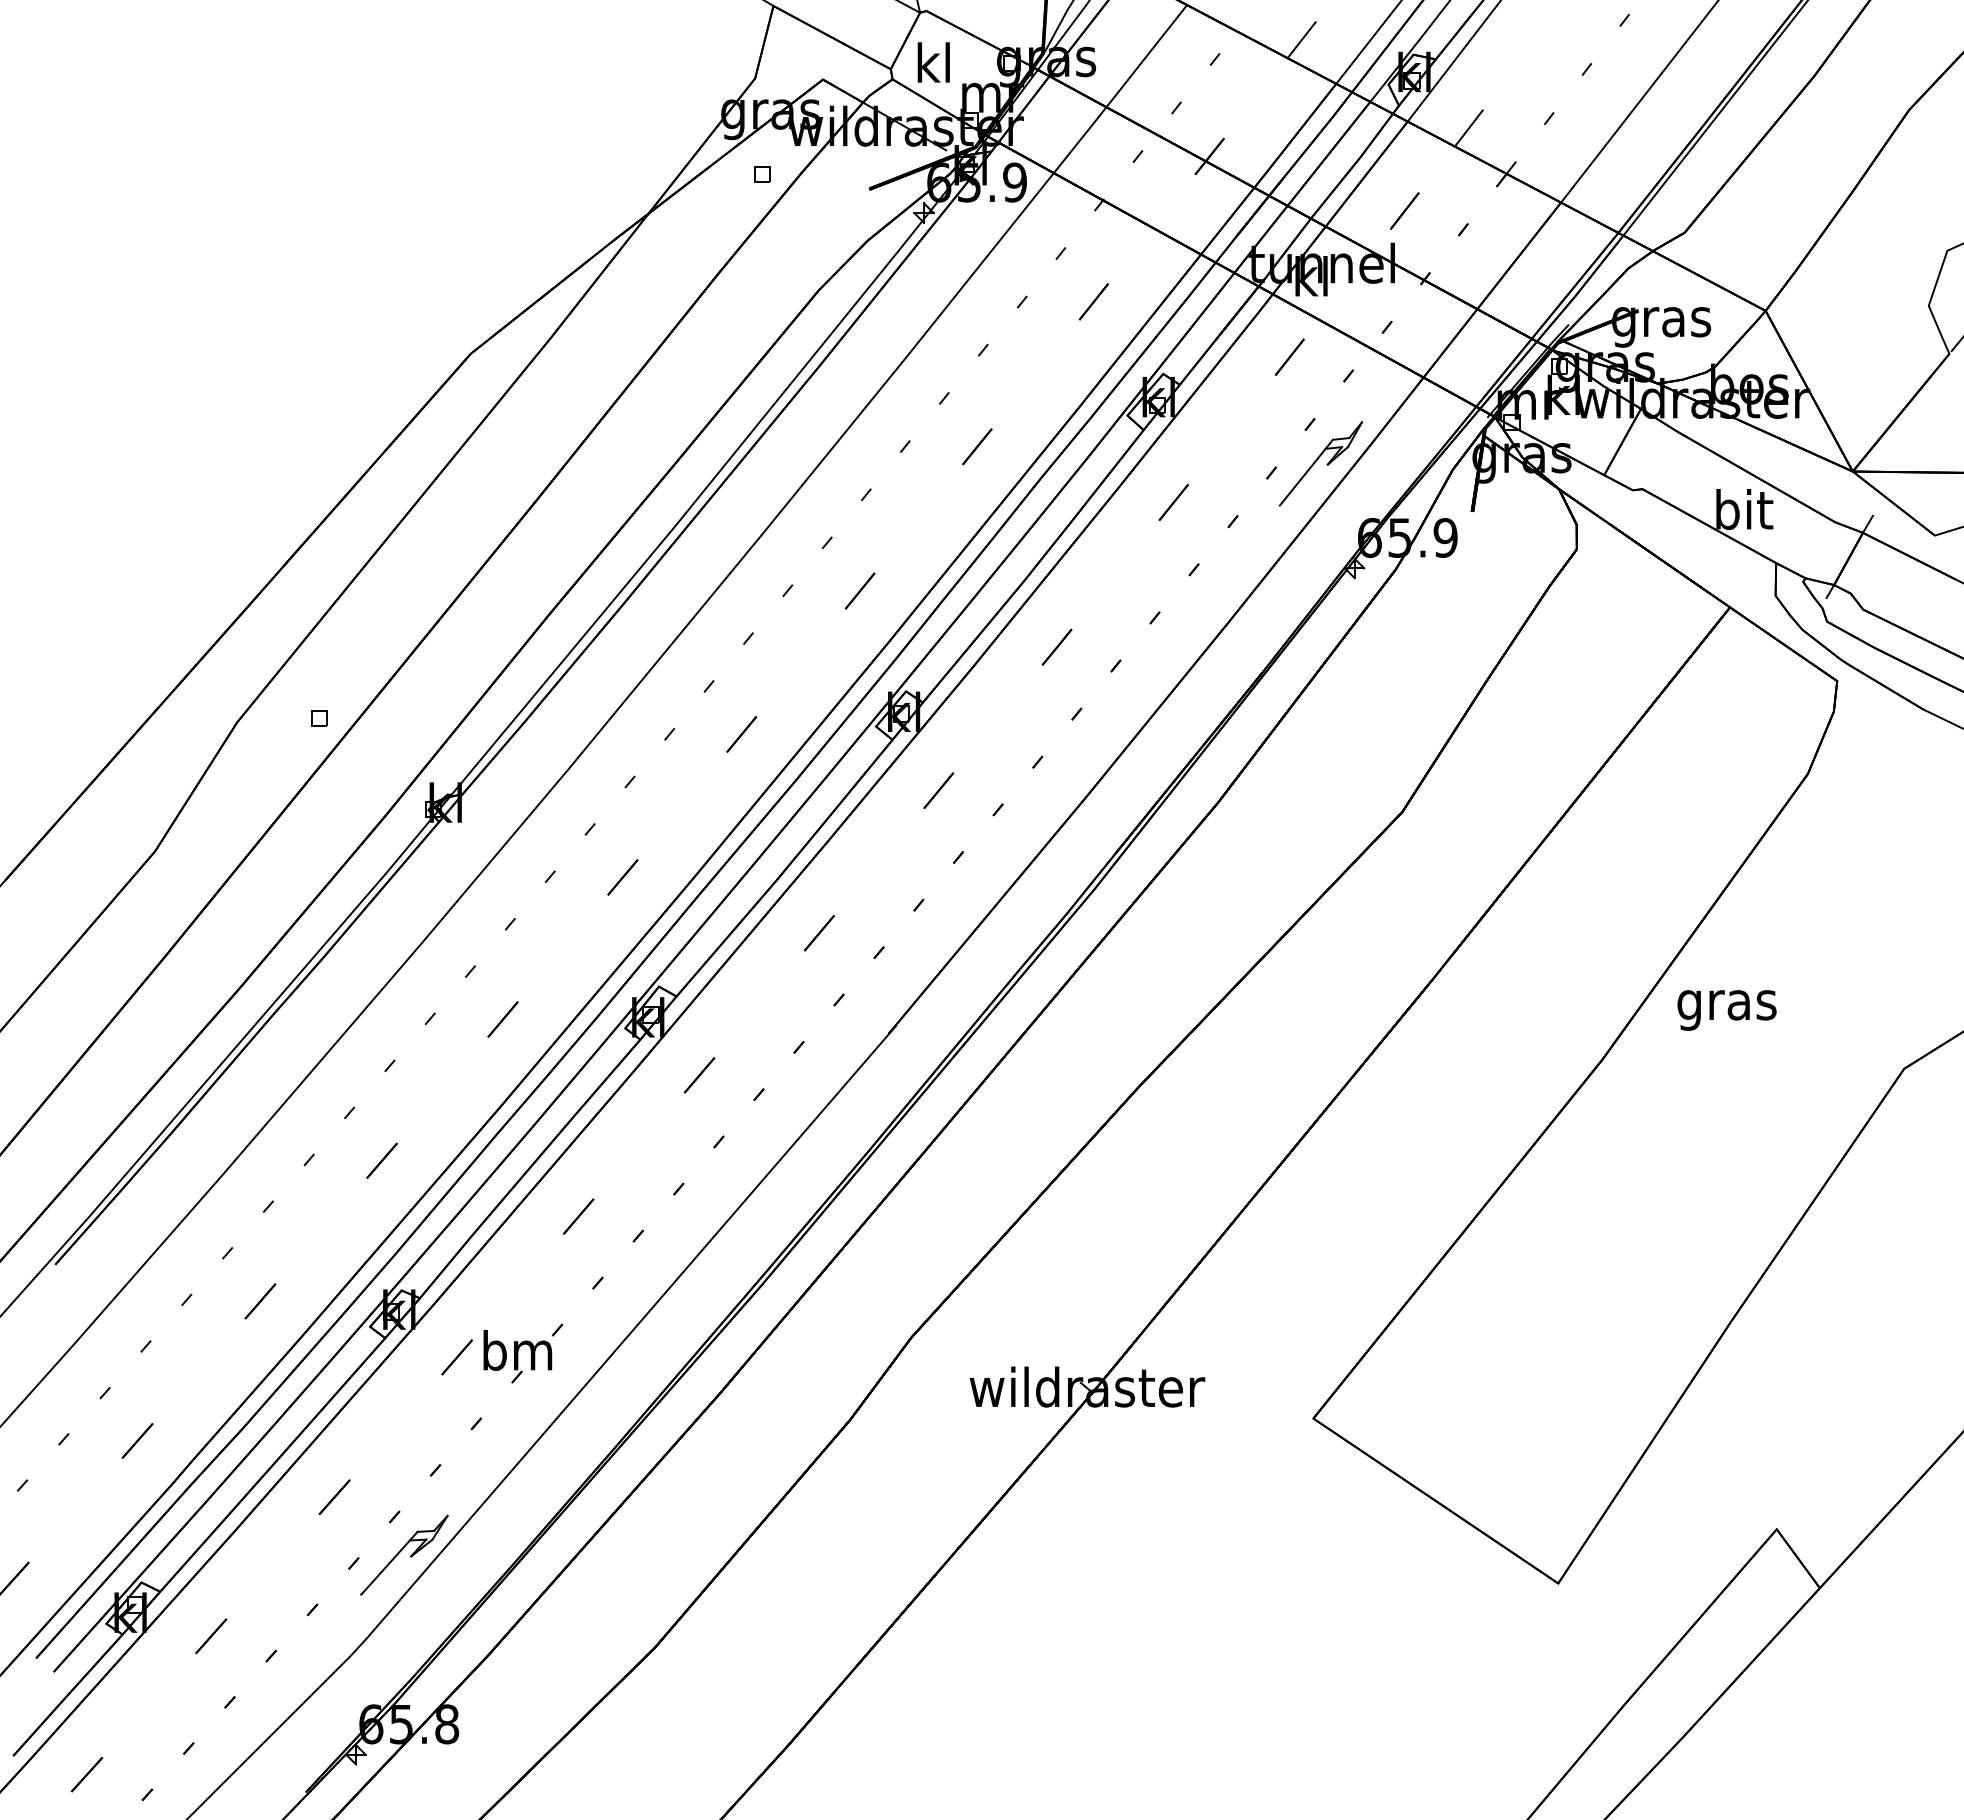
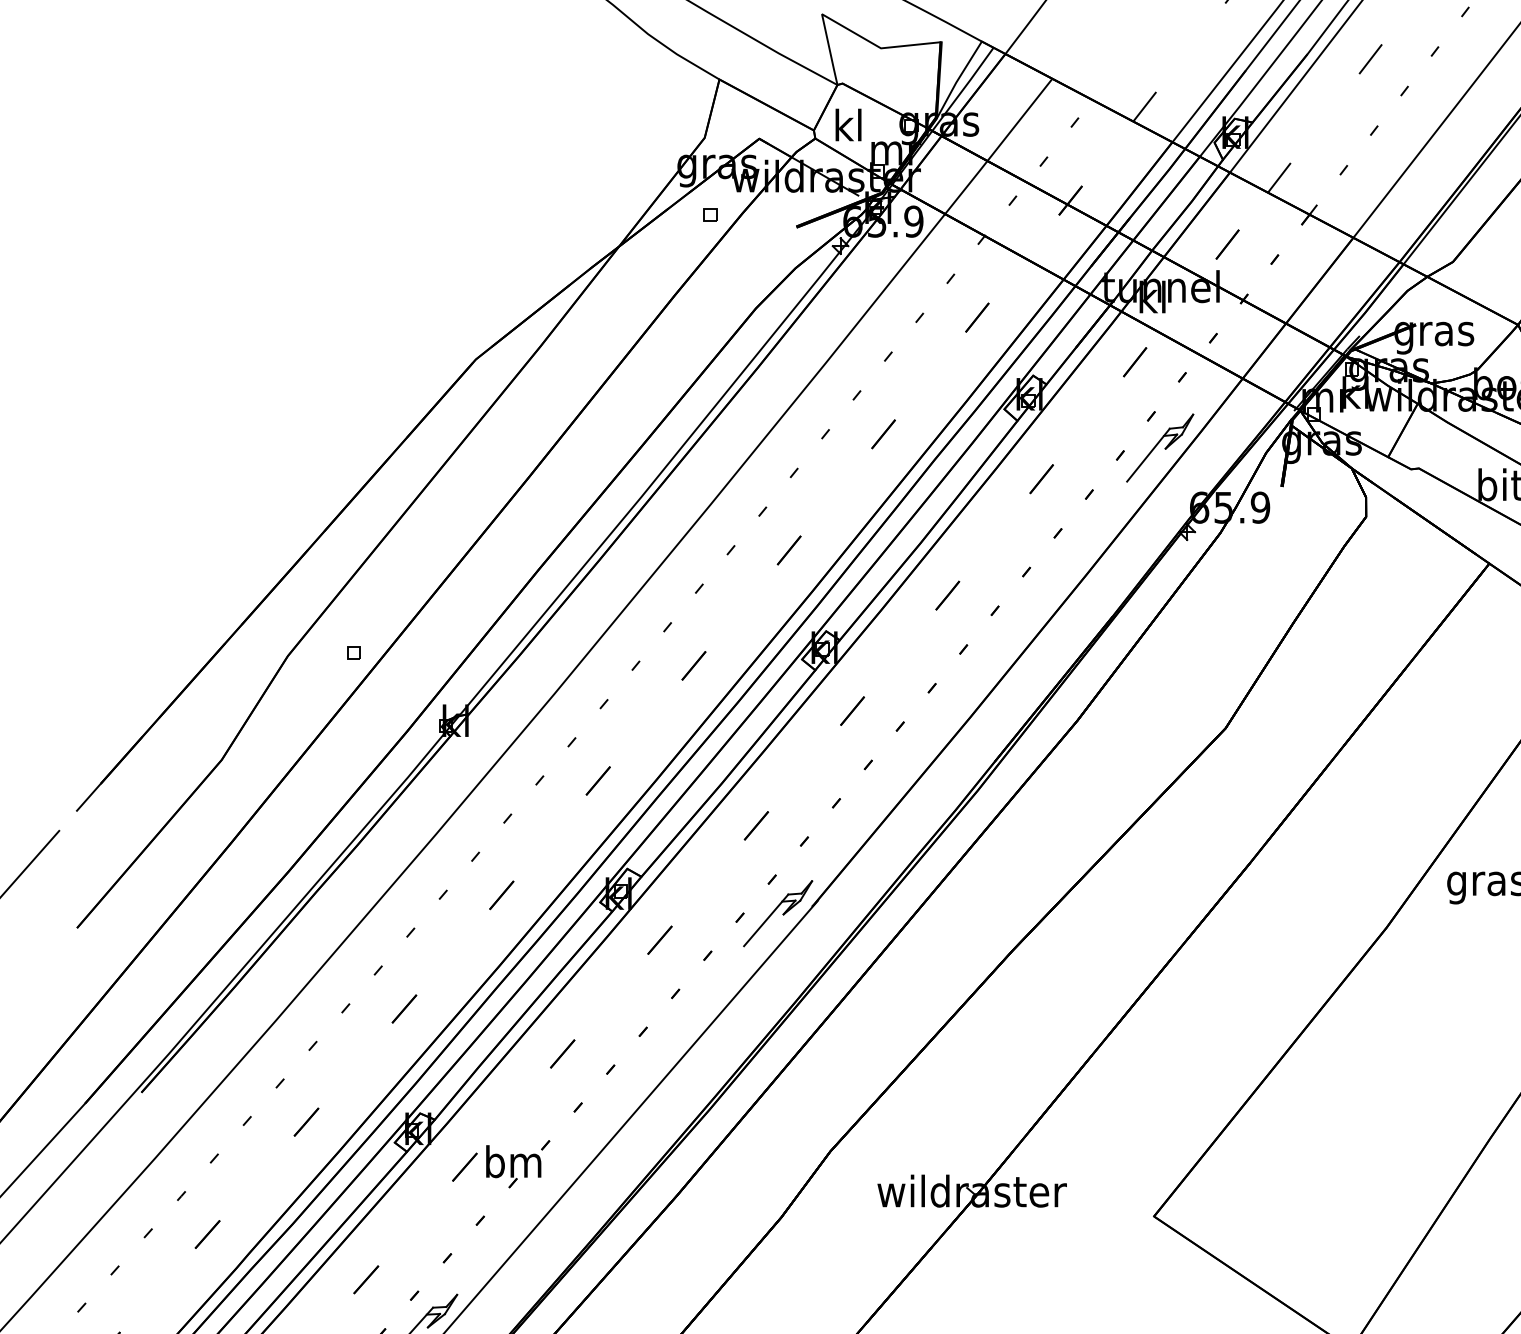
part: (846, 1041) -> (778, 913), added

